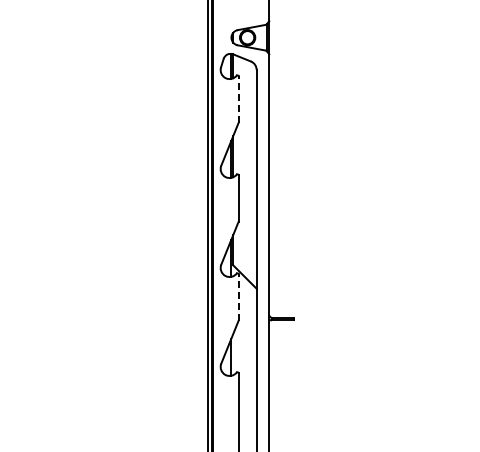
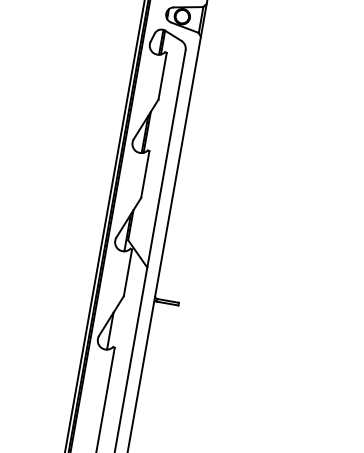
line: (238, 98) -> (162, 75), dashed -> solid
line: (238, 296) -> (127, 272), dashed -> solid

